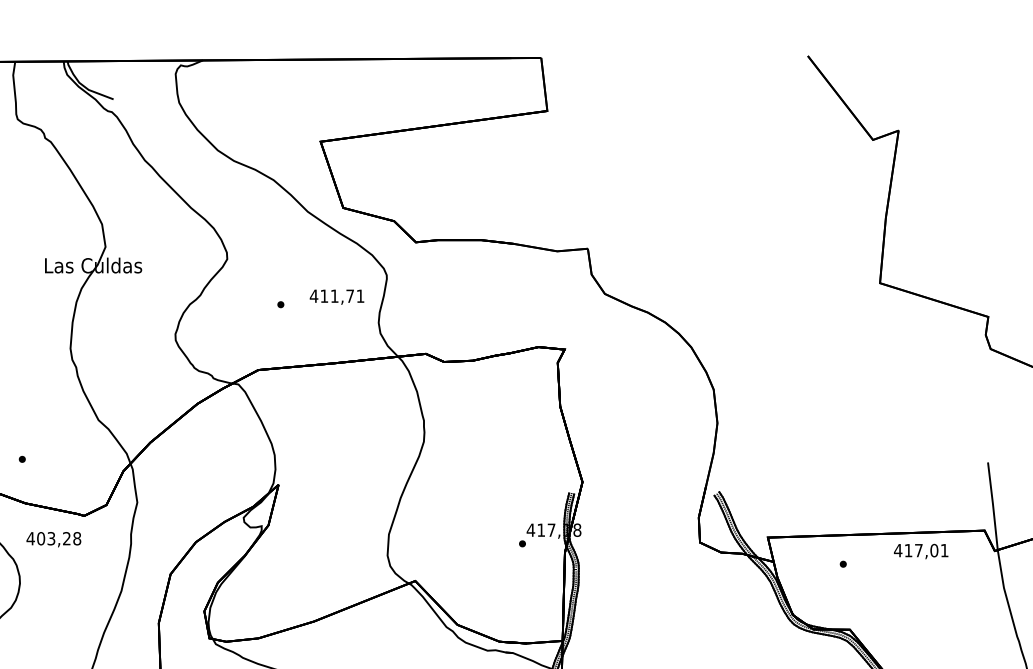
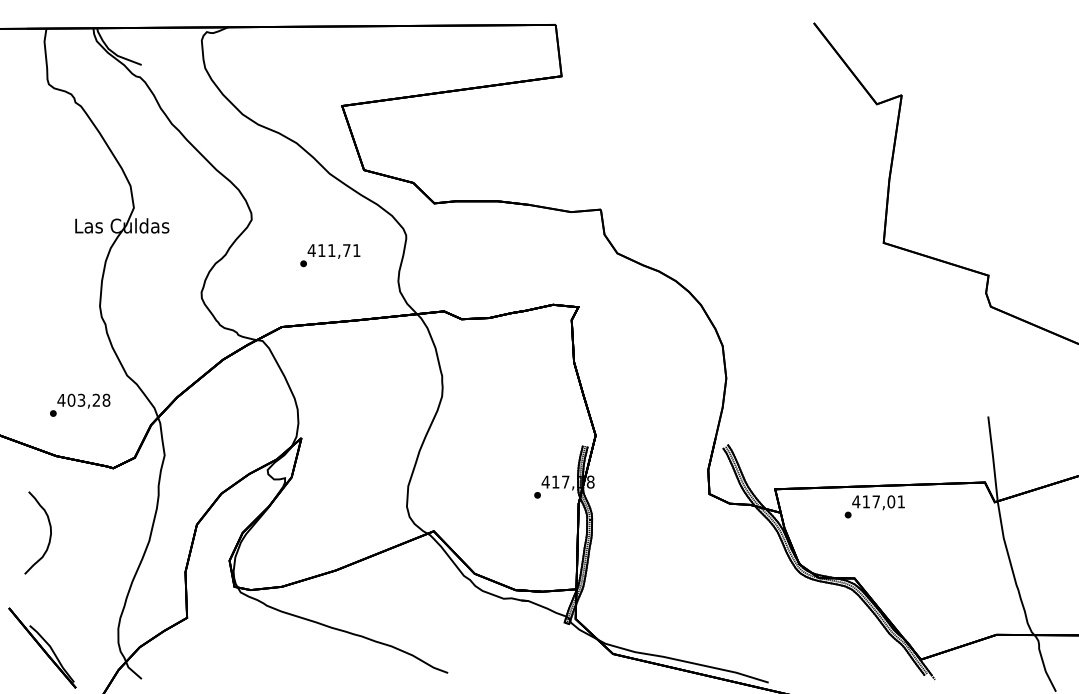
text: (336, 297) -> (333, 251), moved
text: (53, 538) -> (83, 400), moved
text: (921, 551) -> (878, 502), moved

